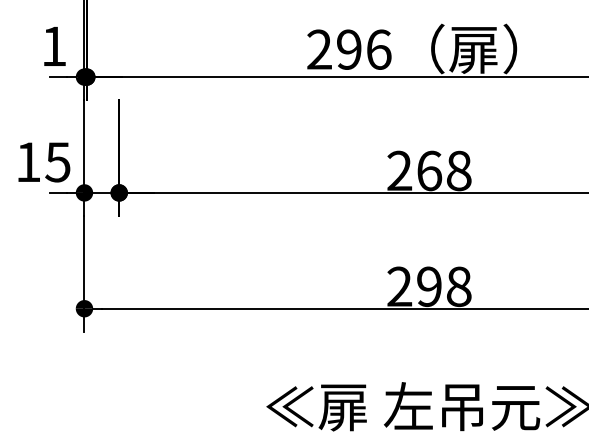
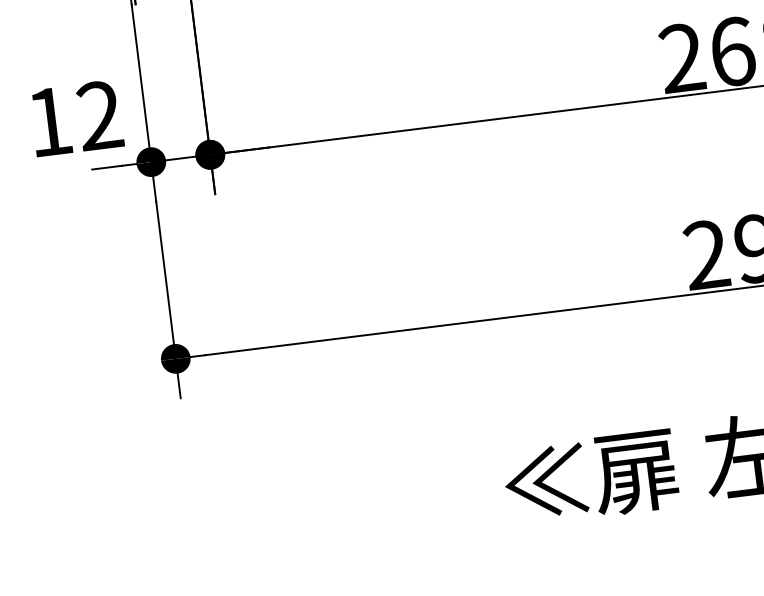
text: (57, 162) -> (99, 116), 15 -> 12

